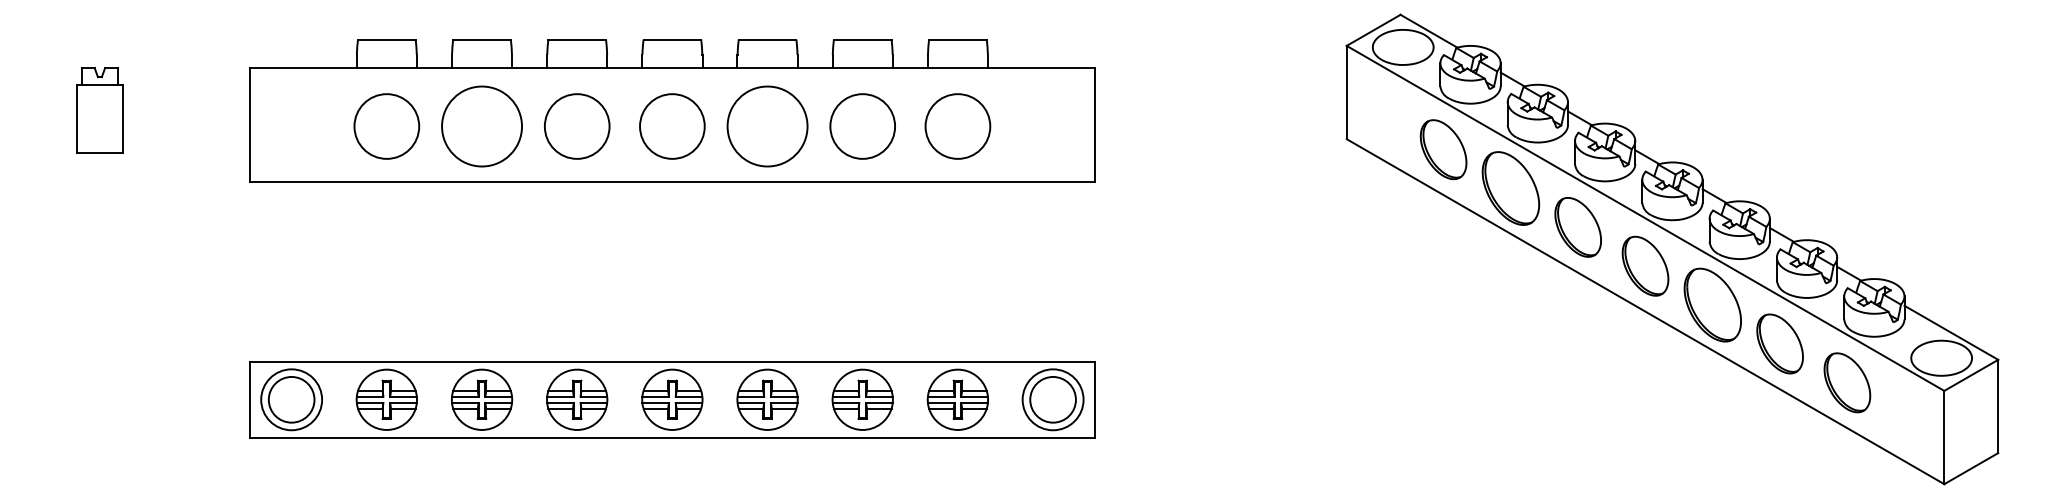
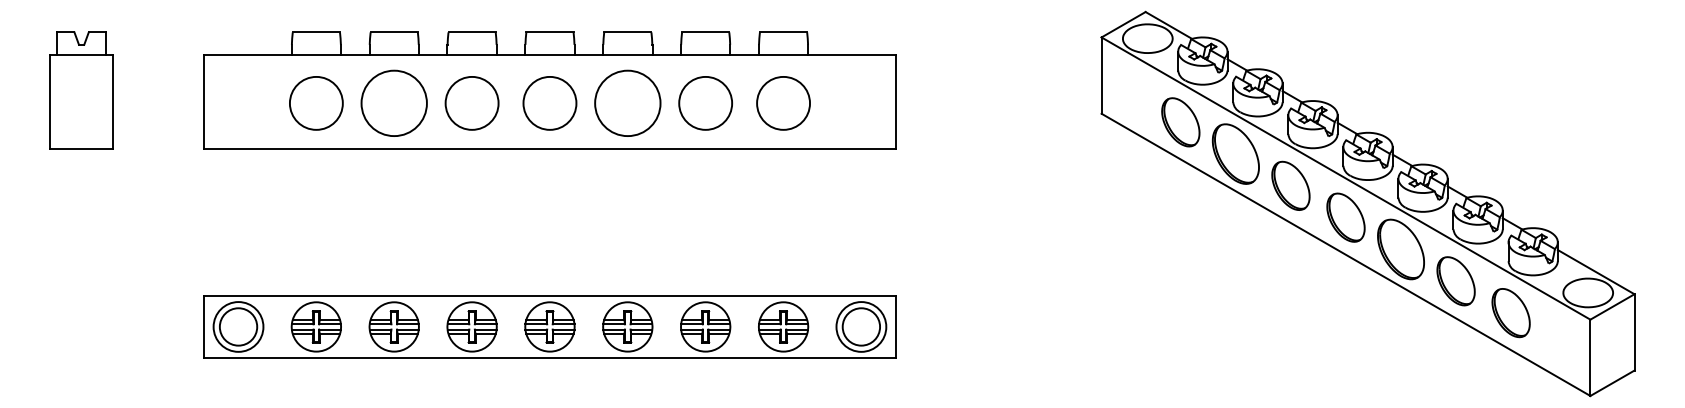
part: (99, 110) -> (81, 90), size x1.67

